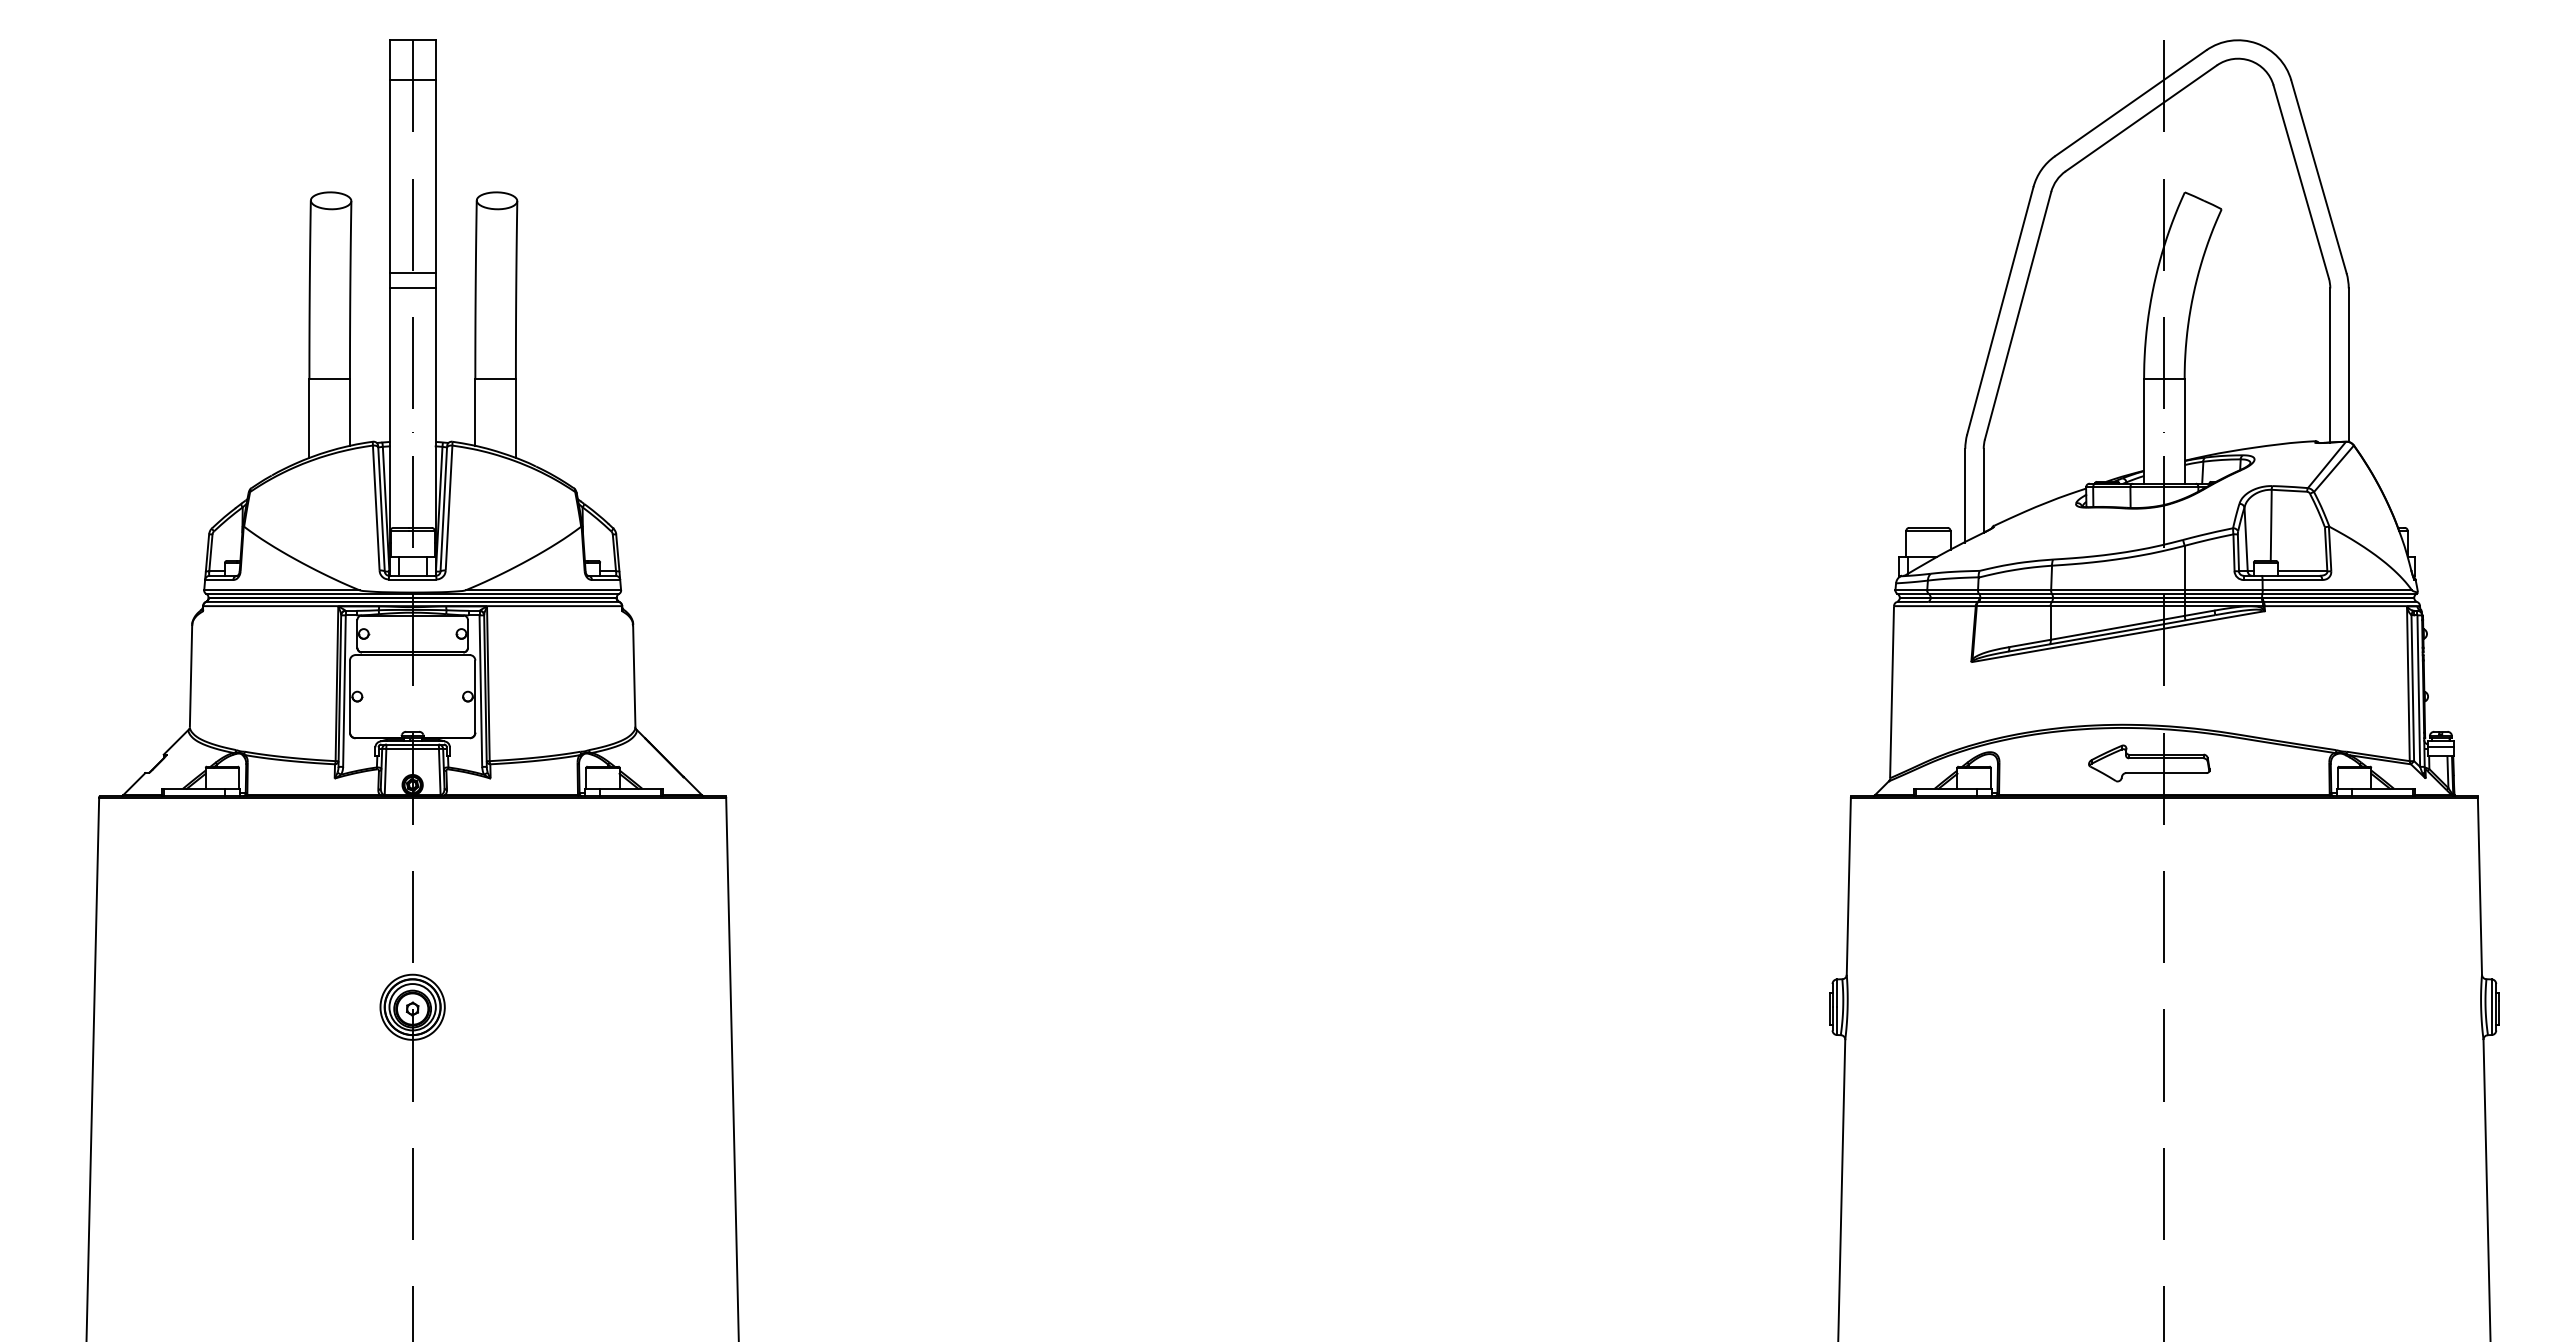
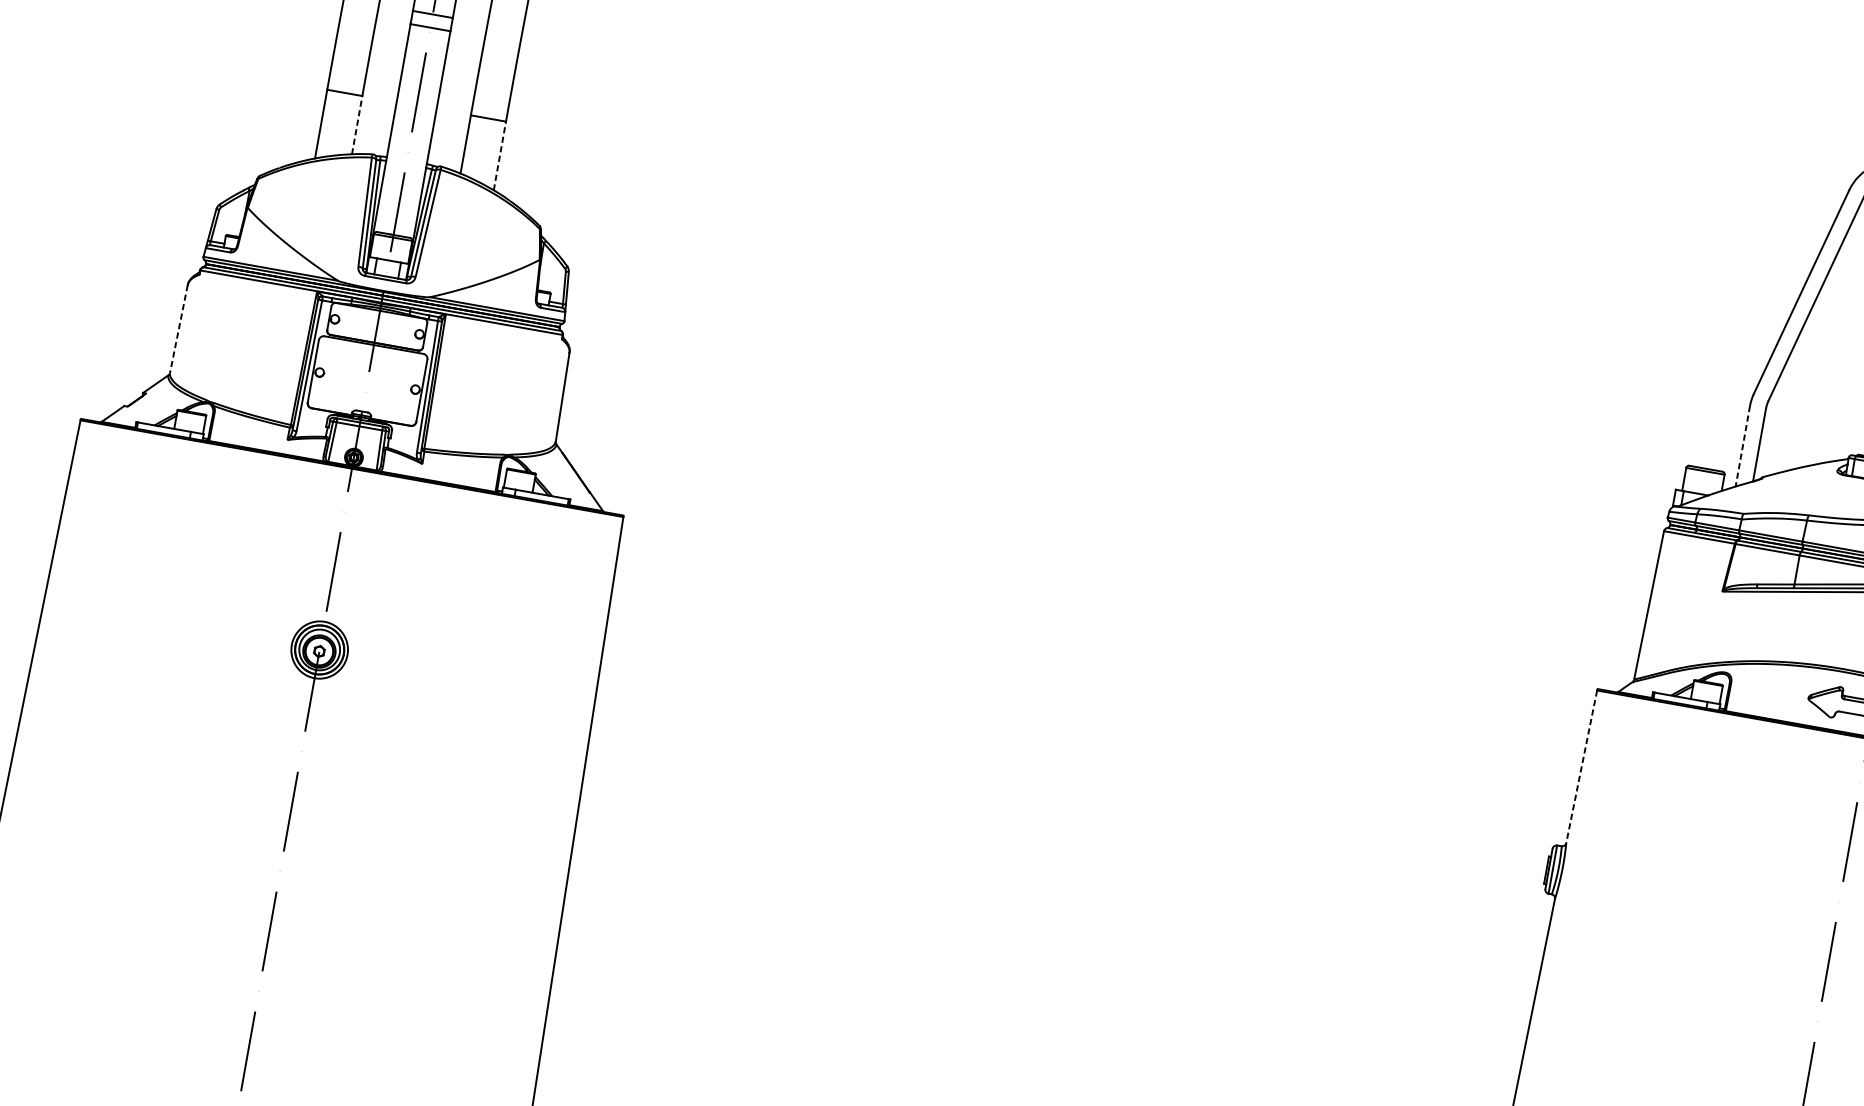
line: (349, 412) -> (356, 125), solid -> dashed
line: (515, 418) -> (499, 156), solid -> dashed
line: (1965, 495) -> (1743, 446), solid -> dashed
line: (191, 677) -> (179, 330), solid -> dashed
line: (1848, 886) -> (1581, 766), solid -> dashed

